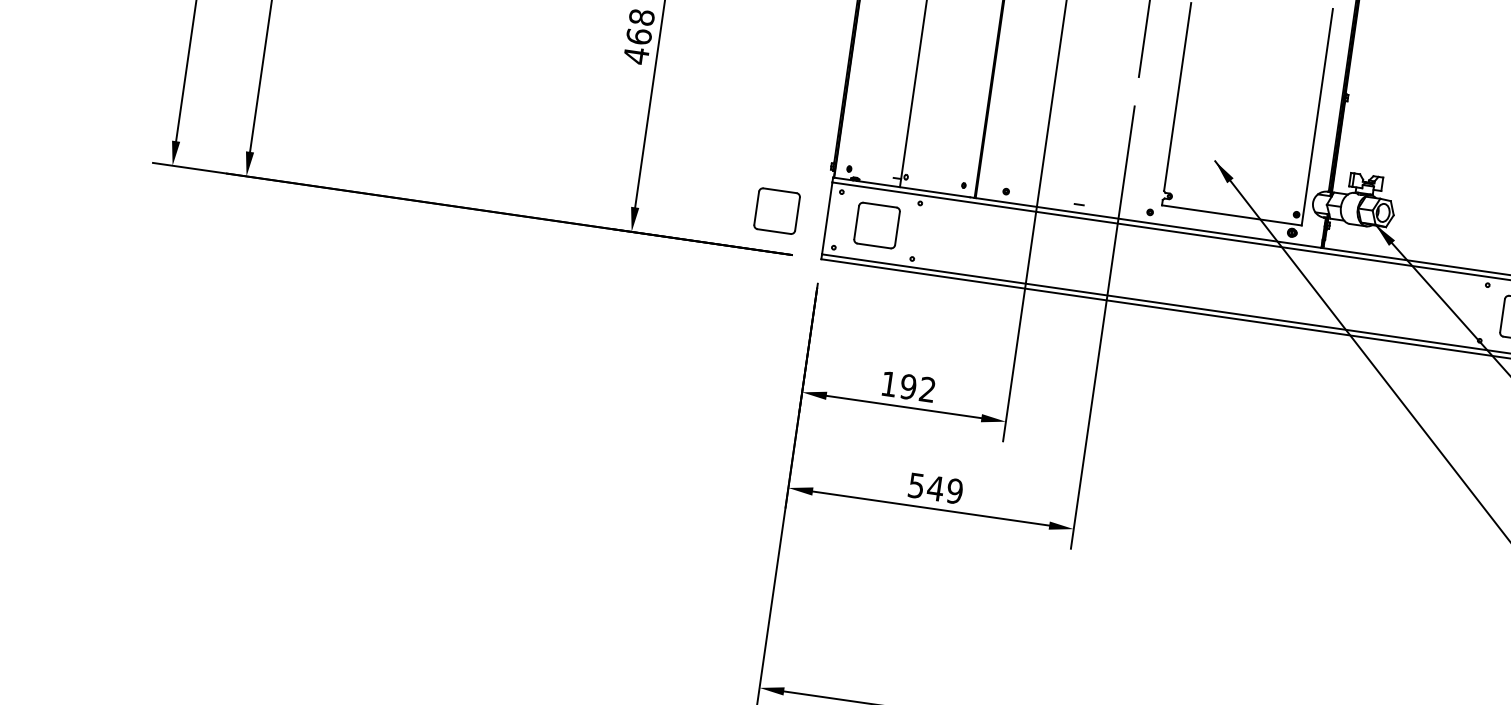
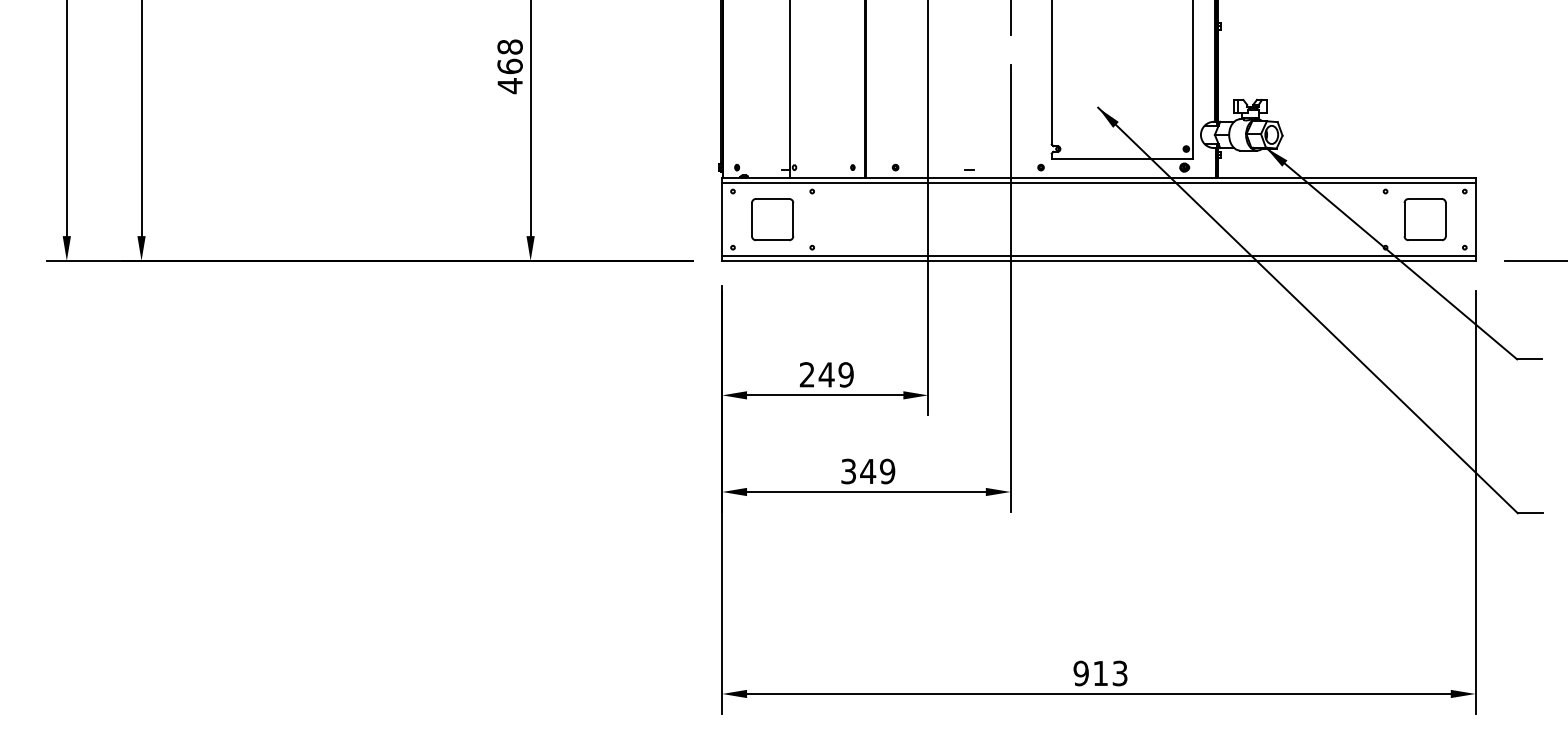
part: (776, 211) -> (671, 219), removed
text: (908, 386) -> (826, 374), 192 -> 249
text: (916, 484) -> (848, 470), 549 -> 349

